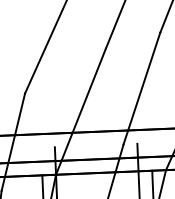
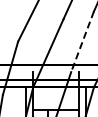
line: (141, 89) -> (82, 42), solid -> dashed

